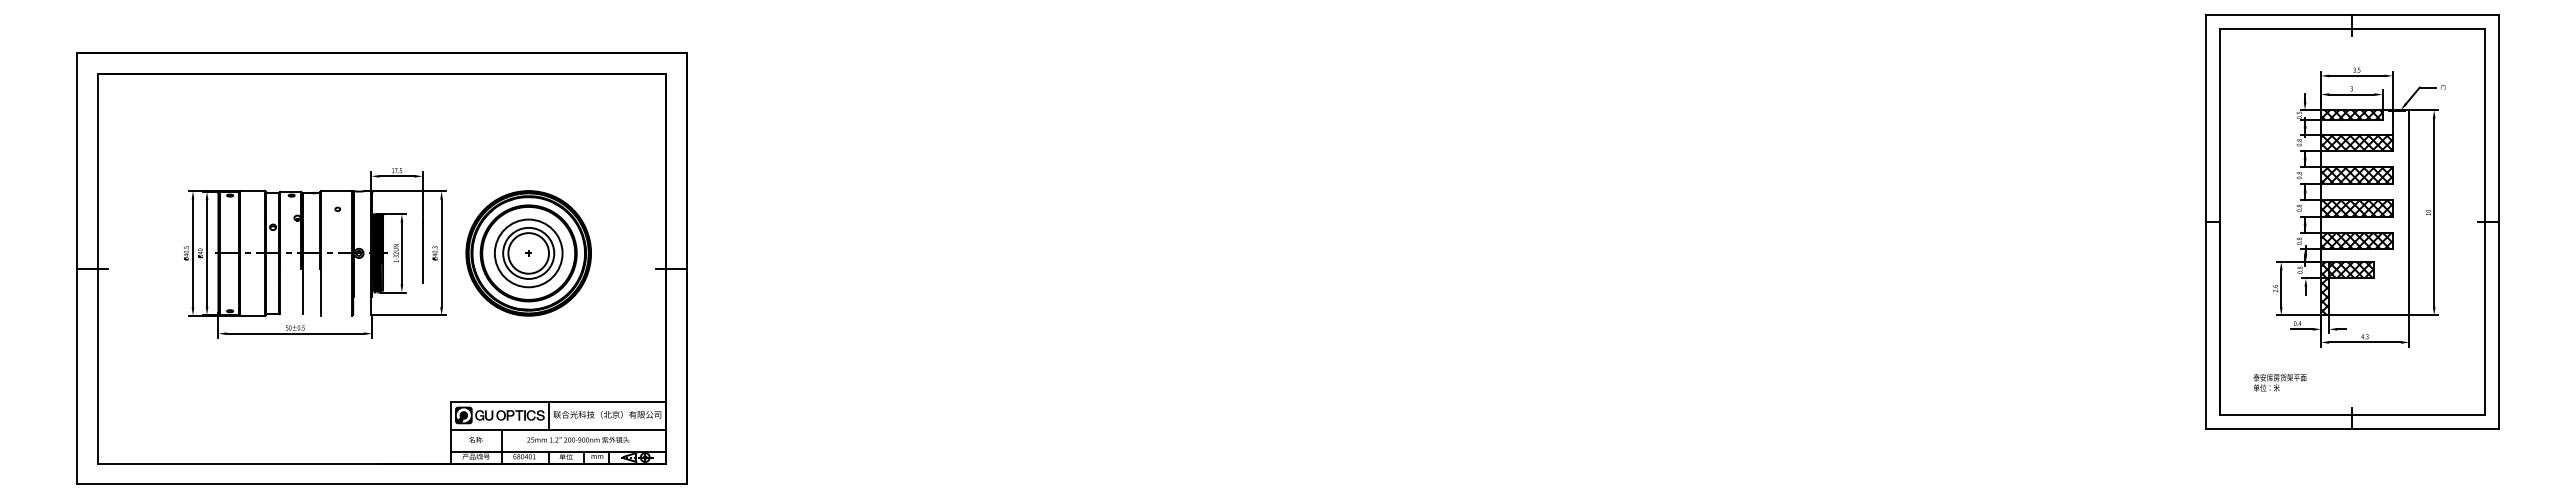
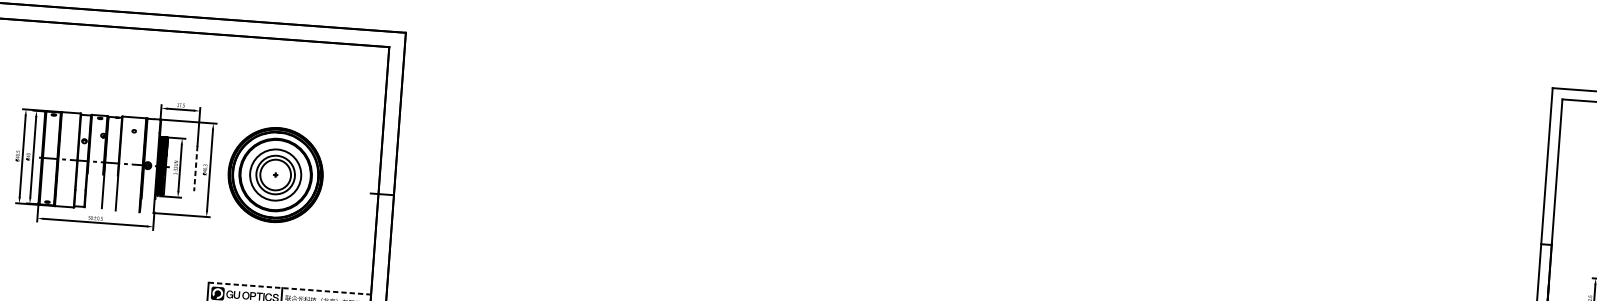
line: (422, 253) -> (195, 169), solid -> dashed
line: (558, 401) -> (289, 288), solid -> dashed

